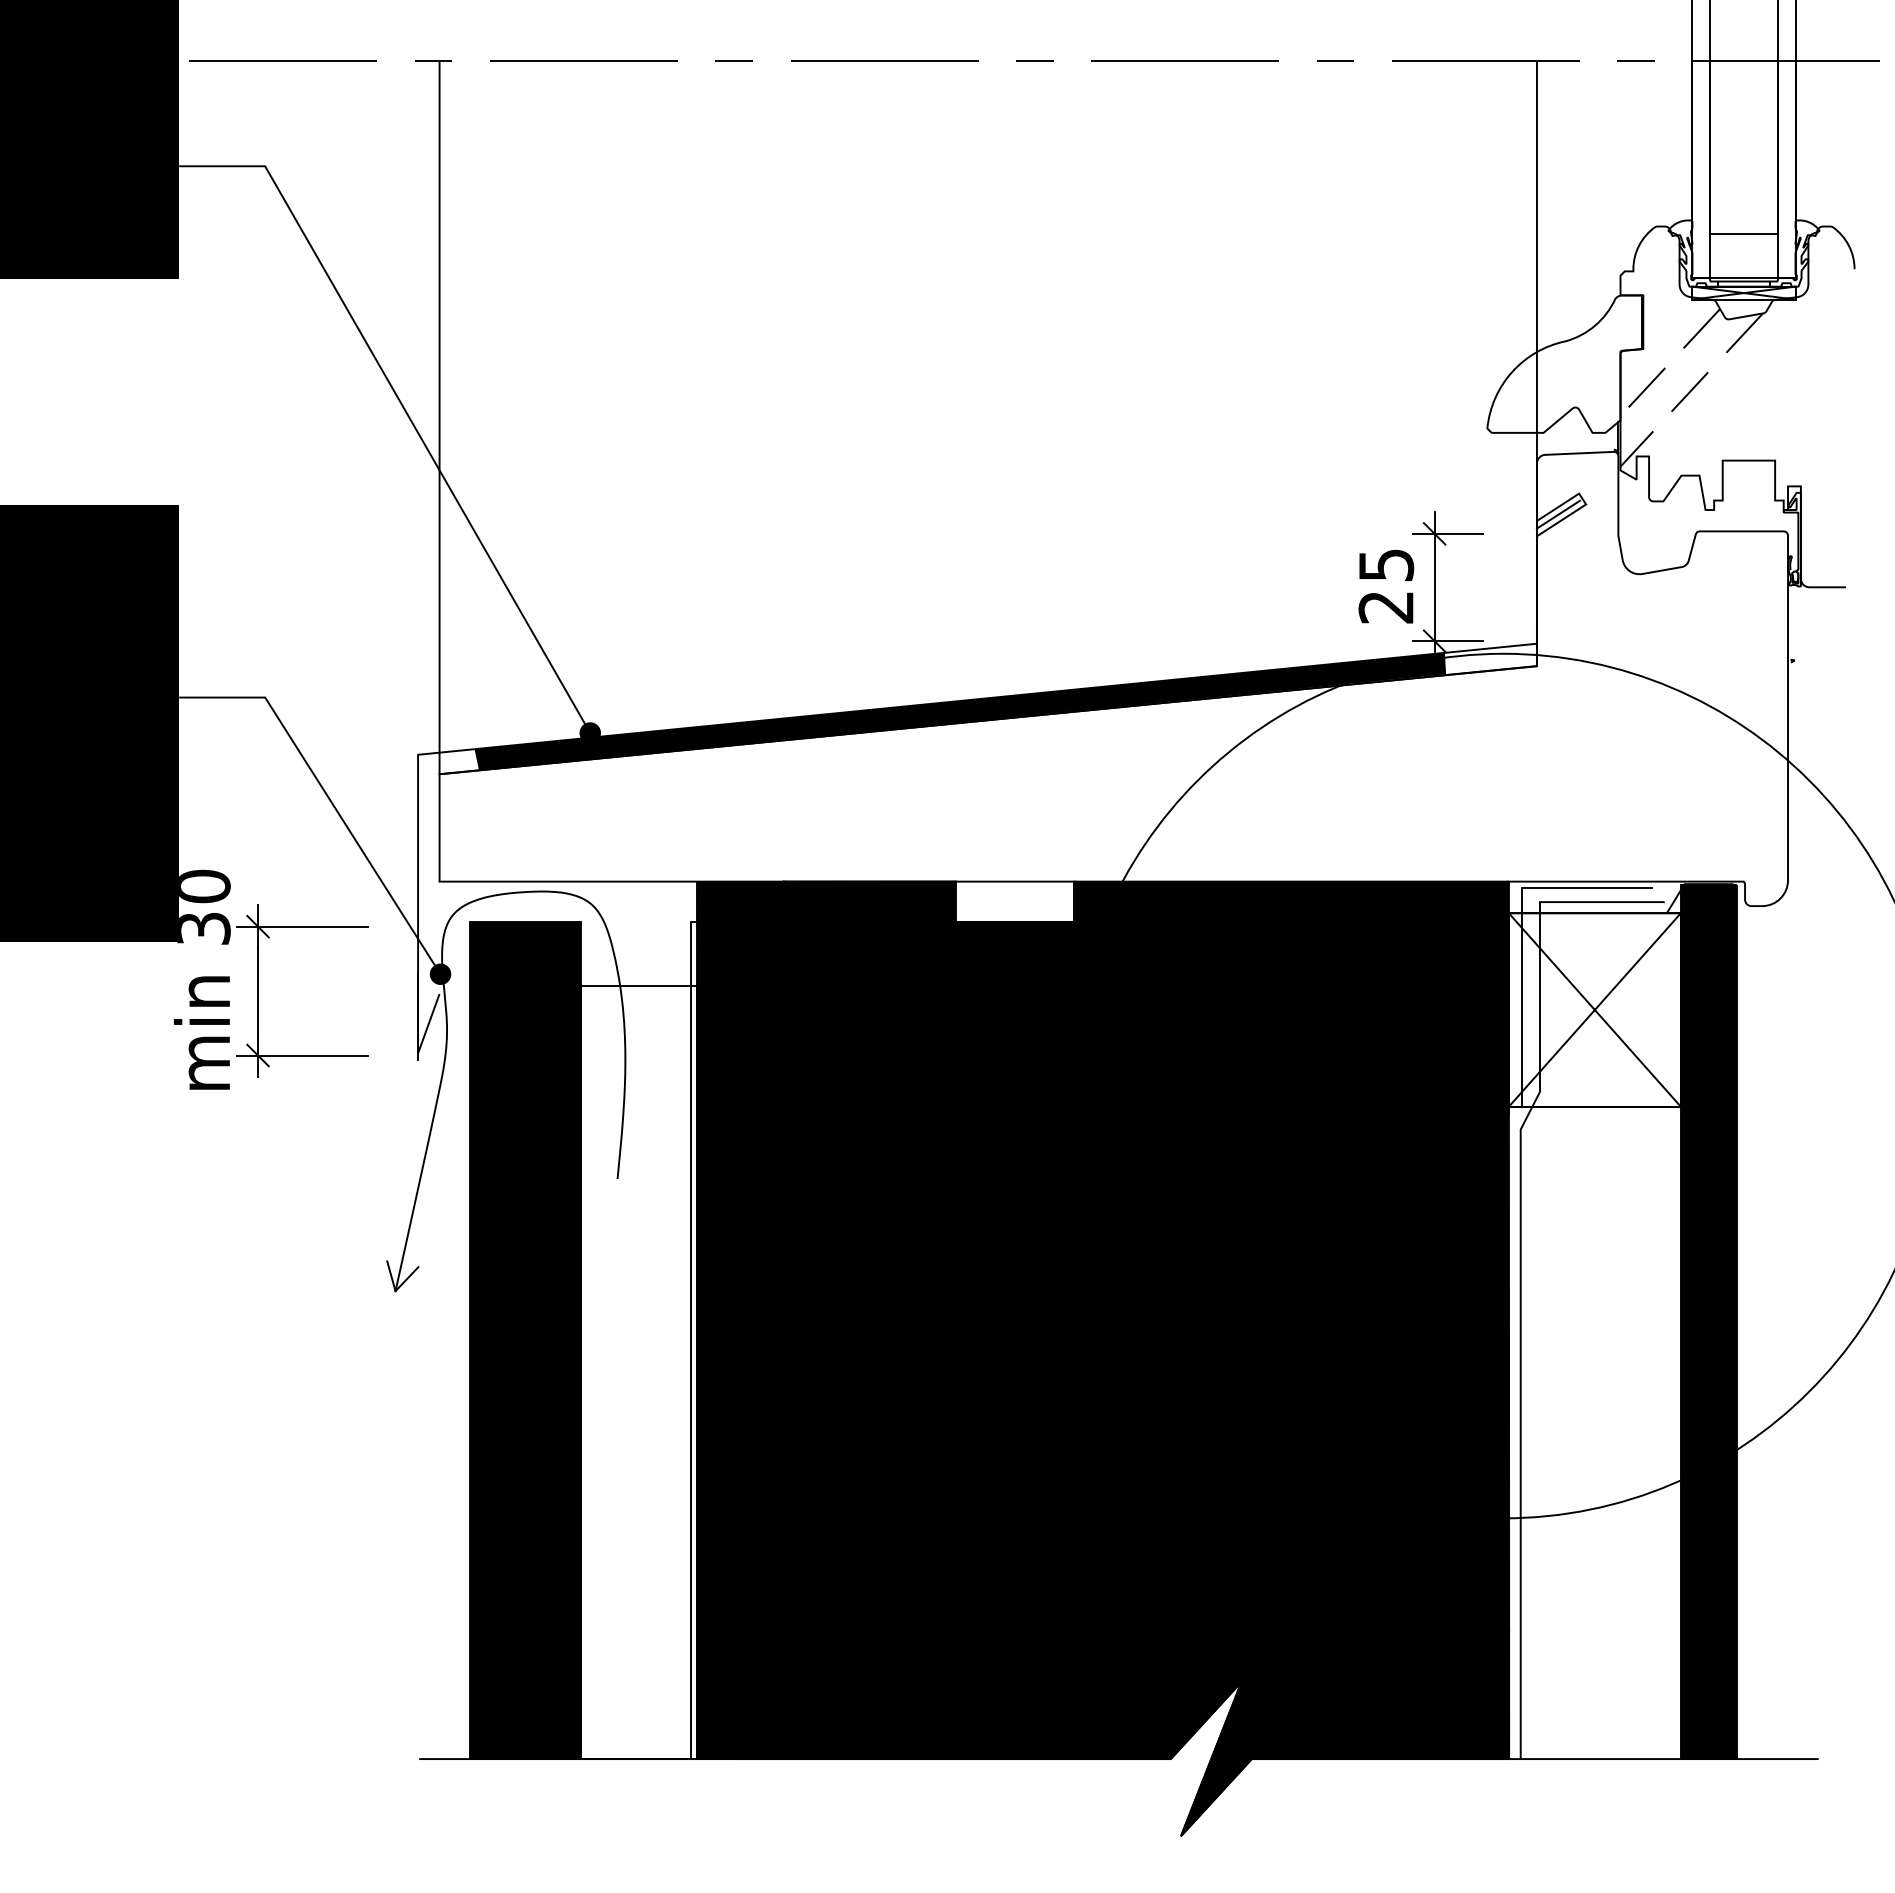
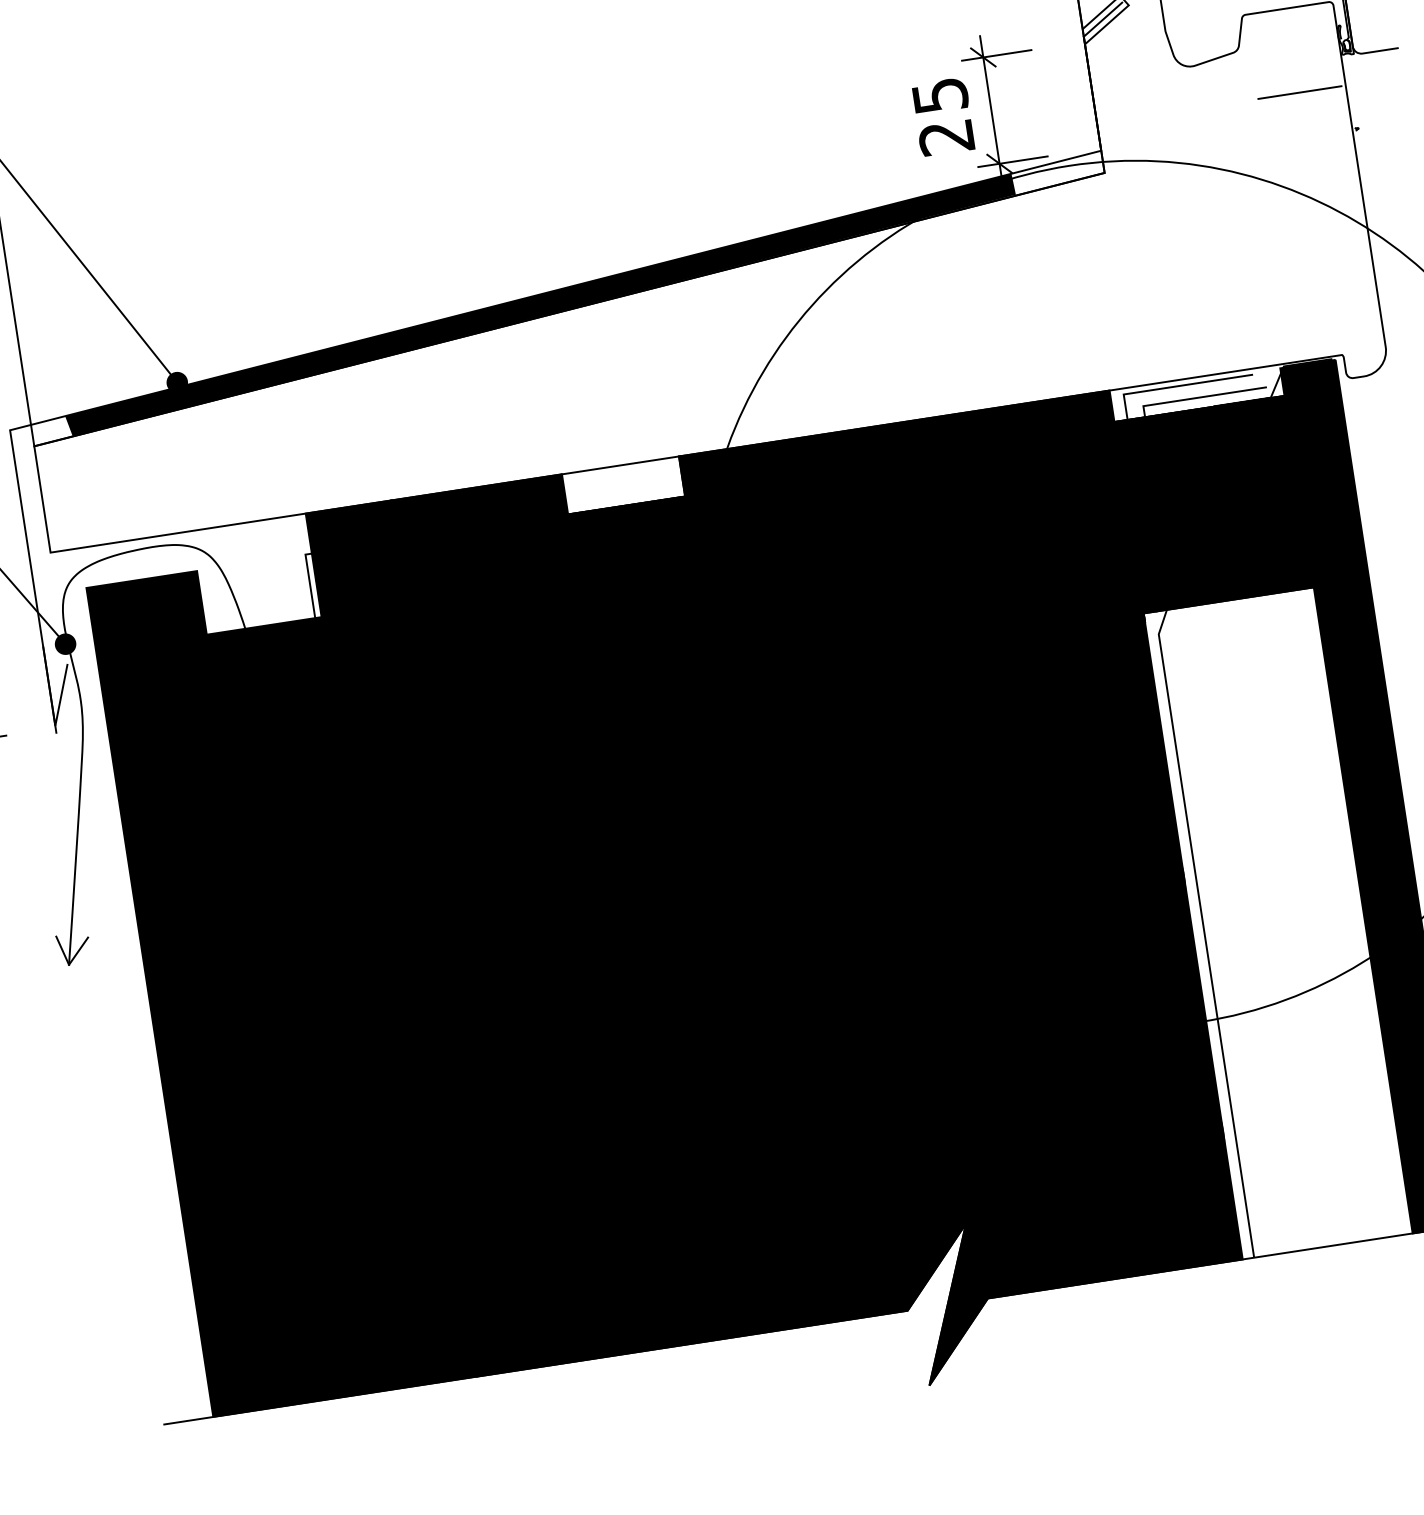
line: (1741, 616) -> (1299, 92), added
fill: (1594, 1009) -> (1213, 504), added
fill: (639, 1372) -> (322, 1008), added

